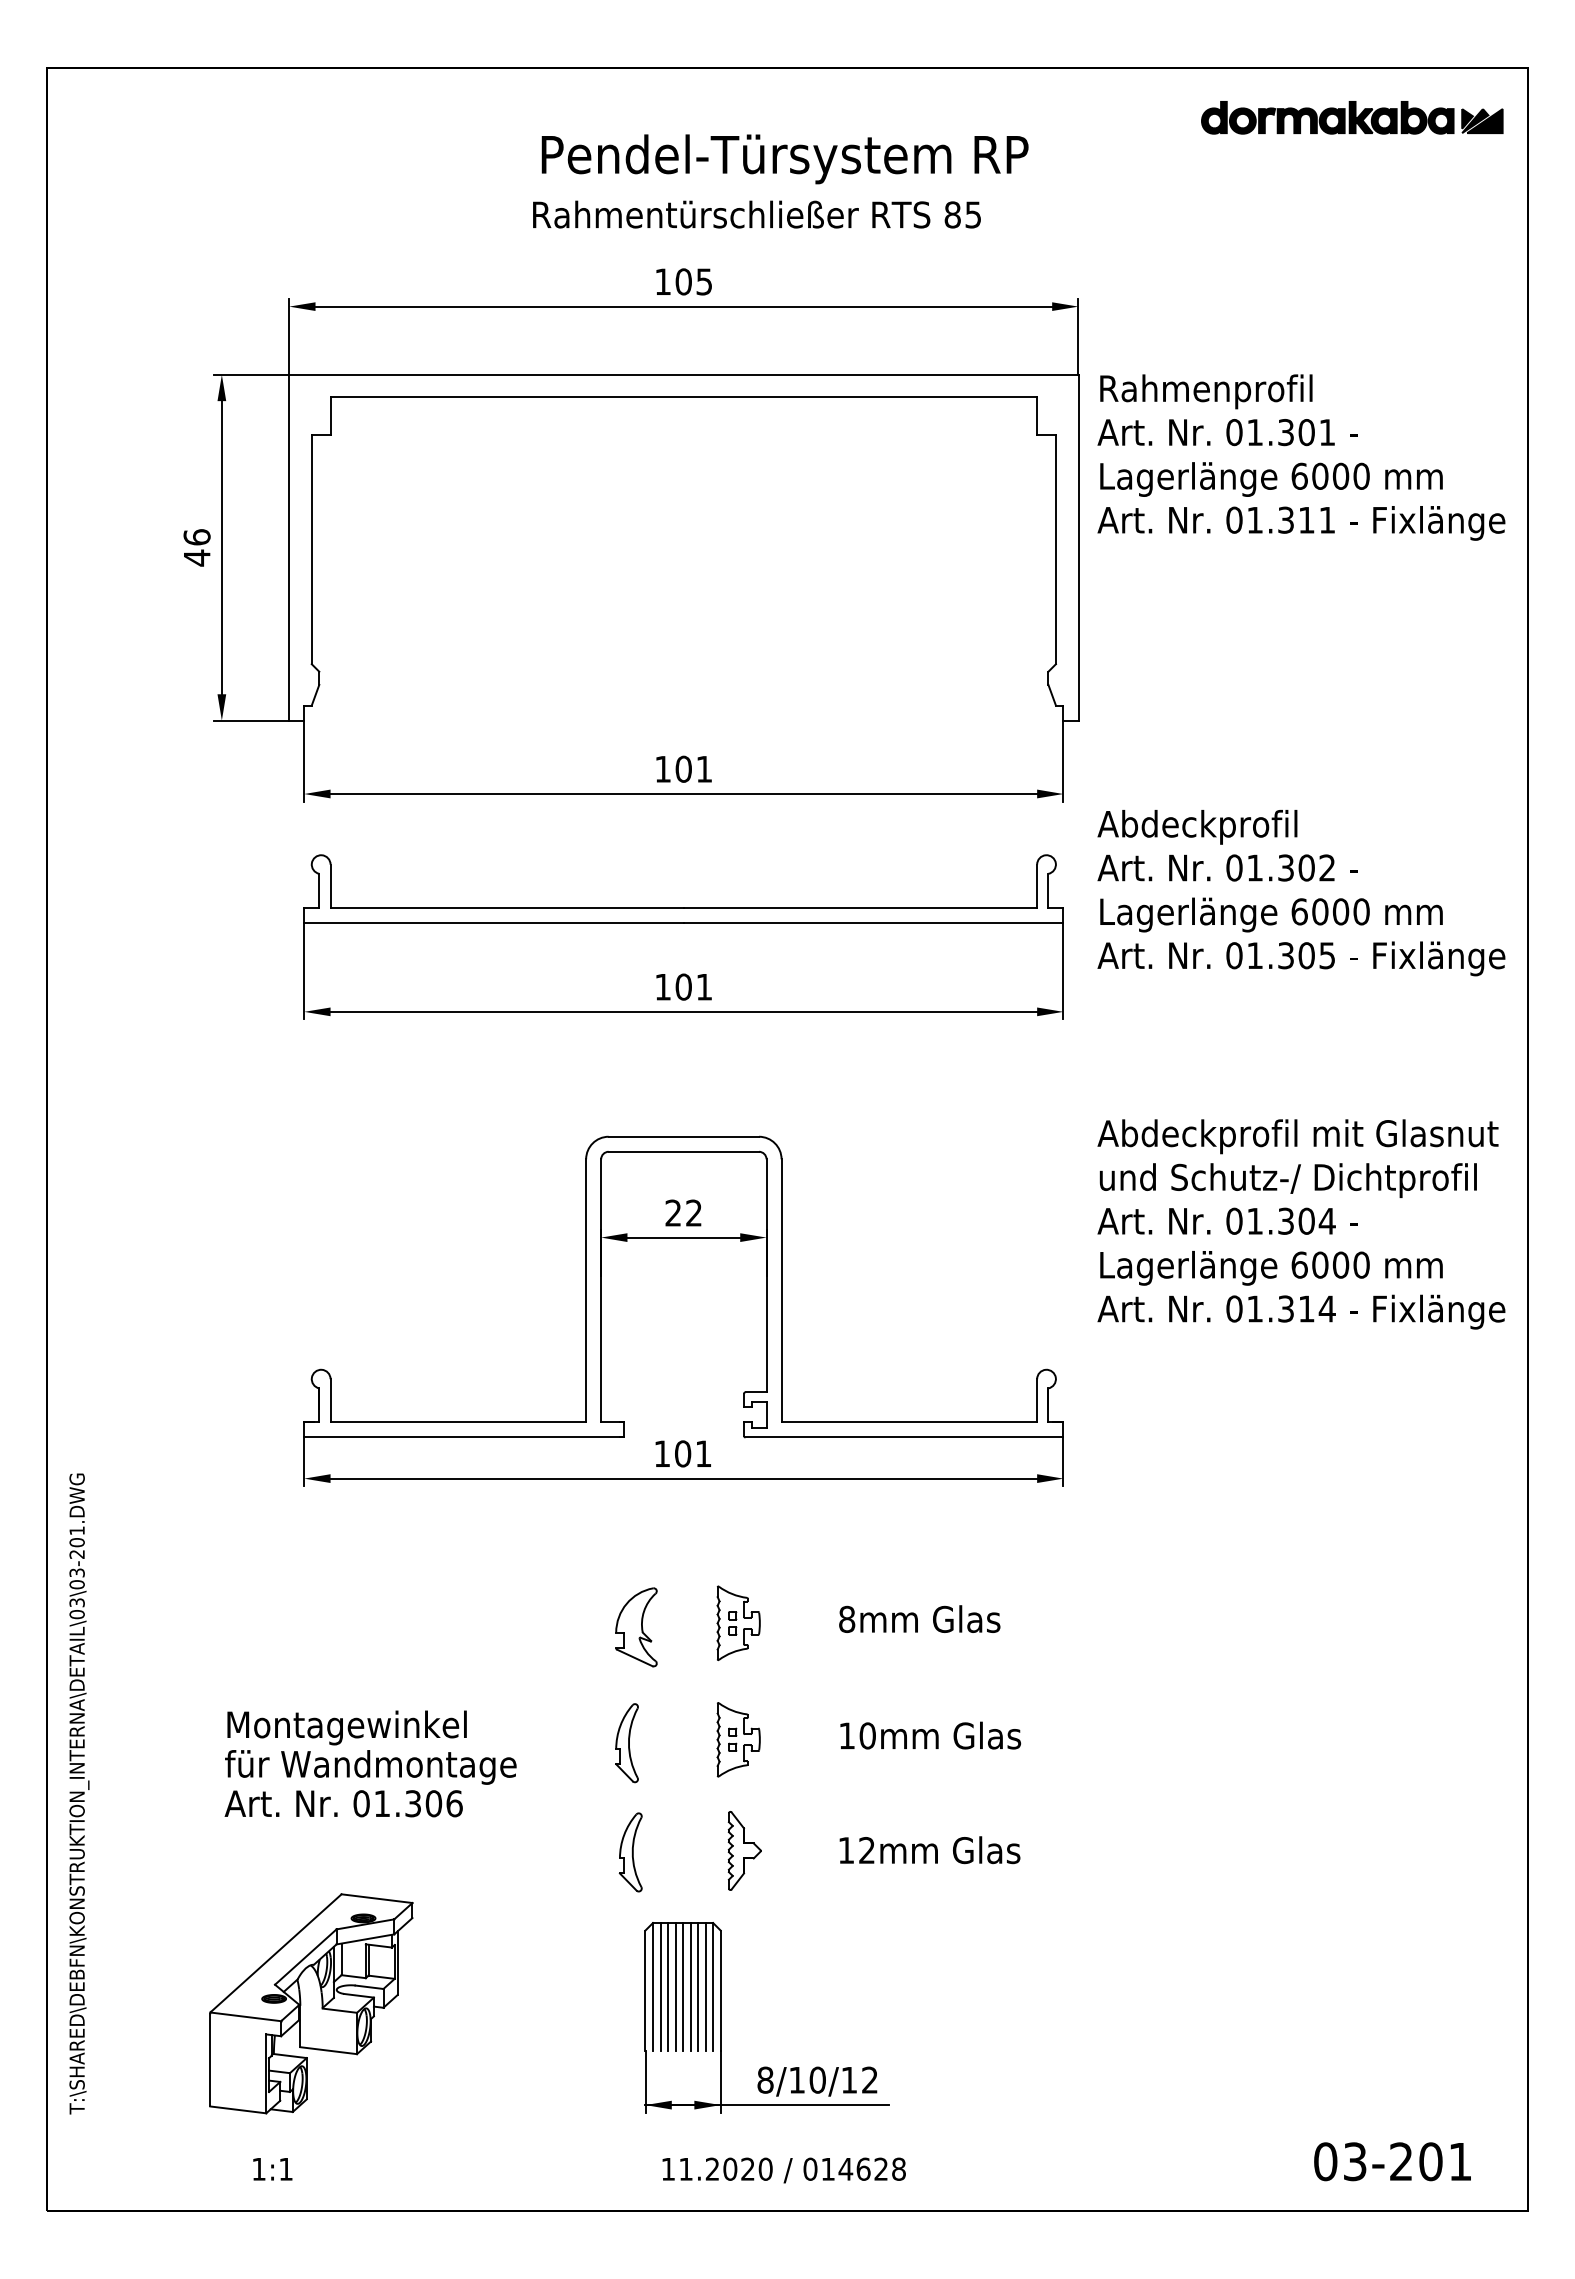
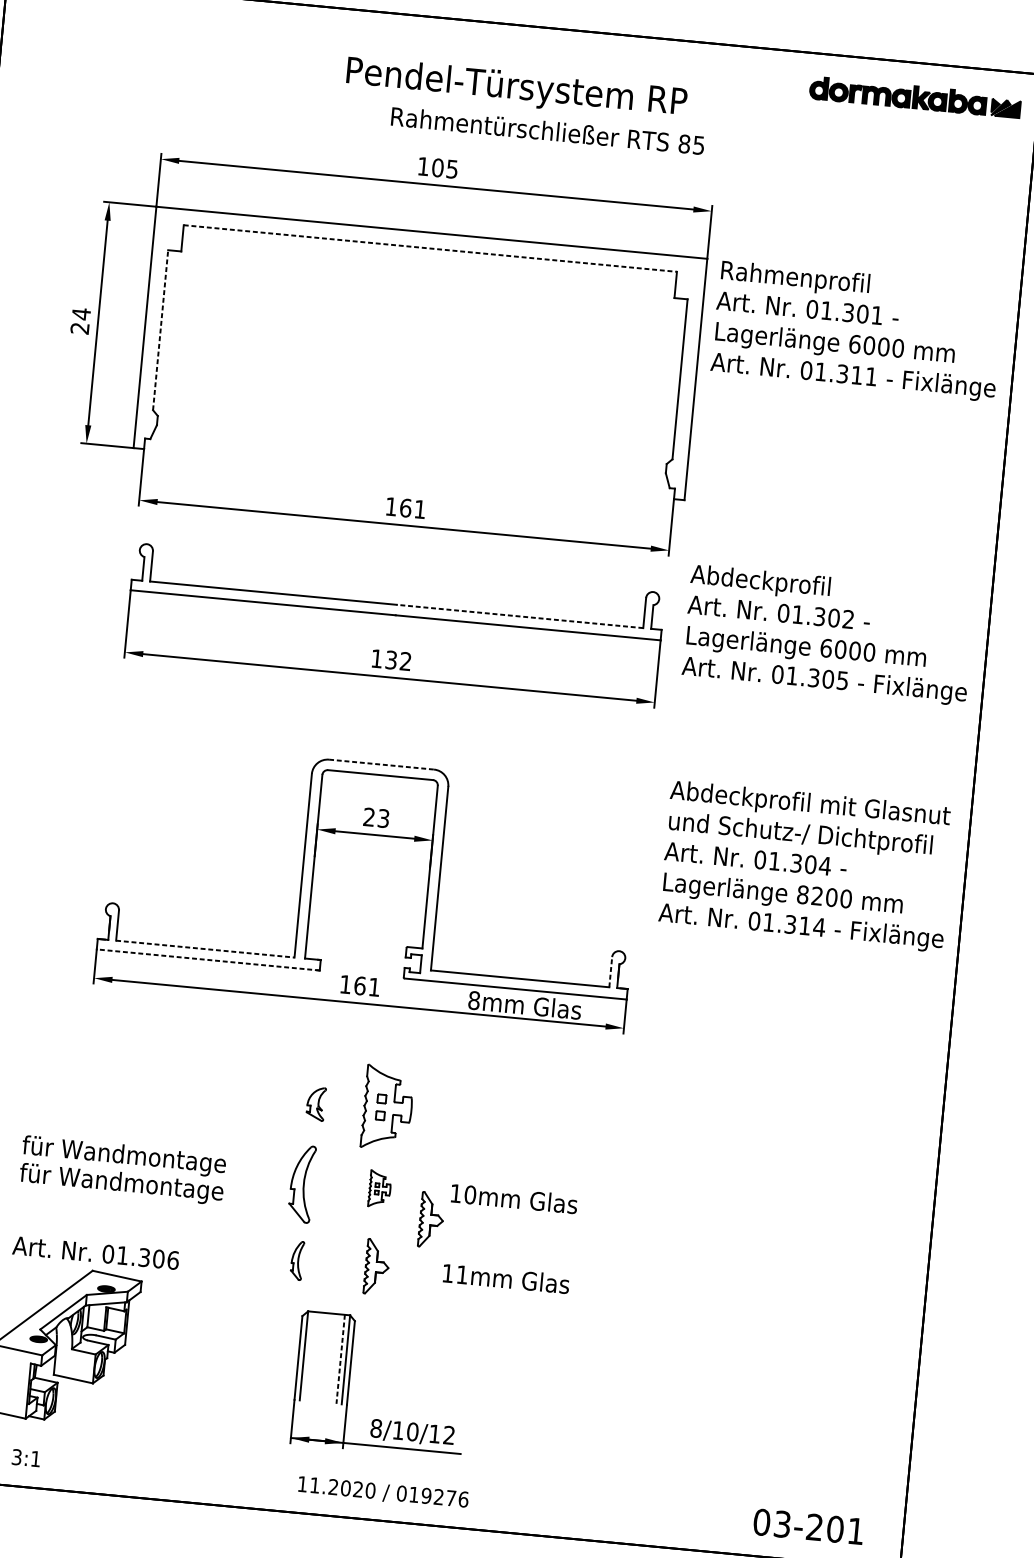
text: (756, 214) -> (547, 130), moved
line: (684, 397) -> (430, 248), solid -> dashed
text: (196, 547) -> (80, 321), 46 -> 24
line: (311, 549) -> (160, 330), solid -> dashed
text: (683, 768) -> (405, 507), 101 -> 161
line: (860, 907) -> (520, 616), solid -> dashed
text: (693, 986) -> (398, 660), 101 -> 132
line: (684, 1136) -> (382, 764), solid -> dashed
text: (693, 1212) -> (383, 818), 22 -> 23
text: (1309, 1264) -> (809, 895), 6000 -> 8200
line: (1037, 1400) -> (611, 972), solid -> dashed
line: (458, 1422) -> (205, 949), solid -> dashed
line: (464, 1437) -> (208, 960), solid -> dashed
text: (683, 1453) -> (360, 985), 101 -> 161
text: (919, 1618) -> (524, 1004), moved
part: (738, 1622) -> (387, 1107), size x1.6
part: (636, 1627) -> (316, 1104), size x0.6
text: (370, 1727) -> (123, 1156), Montagewinkel -> für Wandmontage
part: (738, 1739) -> (379, 1188), size x0.7
part: (626, 1743) -> (301, 1184), size x1.4
part: (815, 1776) -> (431, 1219), added
text: (343, 1803) -> (95, 1252), moved
text: (866, 1850) -> (461, 1274), 12mm -> 11mm
part: (630, 1852) -> (297, 1260), size x0.7
line: (660, 1986) -> (309, 1356), removed
line: (668, 1986) -> (314, 1356), removed
line: (675, 1986) -> (319, 1357), removed
line: (683, 1986) -> (325, 1357), removed
line: (690, 1986) -> (330, 1358), removed
line: (698, 1986) -> (335, 1358), removed
line: (705, 1986) -> (340, 1359), solid -> dashed
text: (258, 2168) -> (16, 1456), 1:1 -> 3:1
text: (872, 2168) -> (445, 1497), 014628 -> 019276

